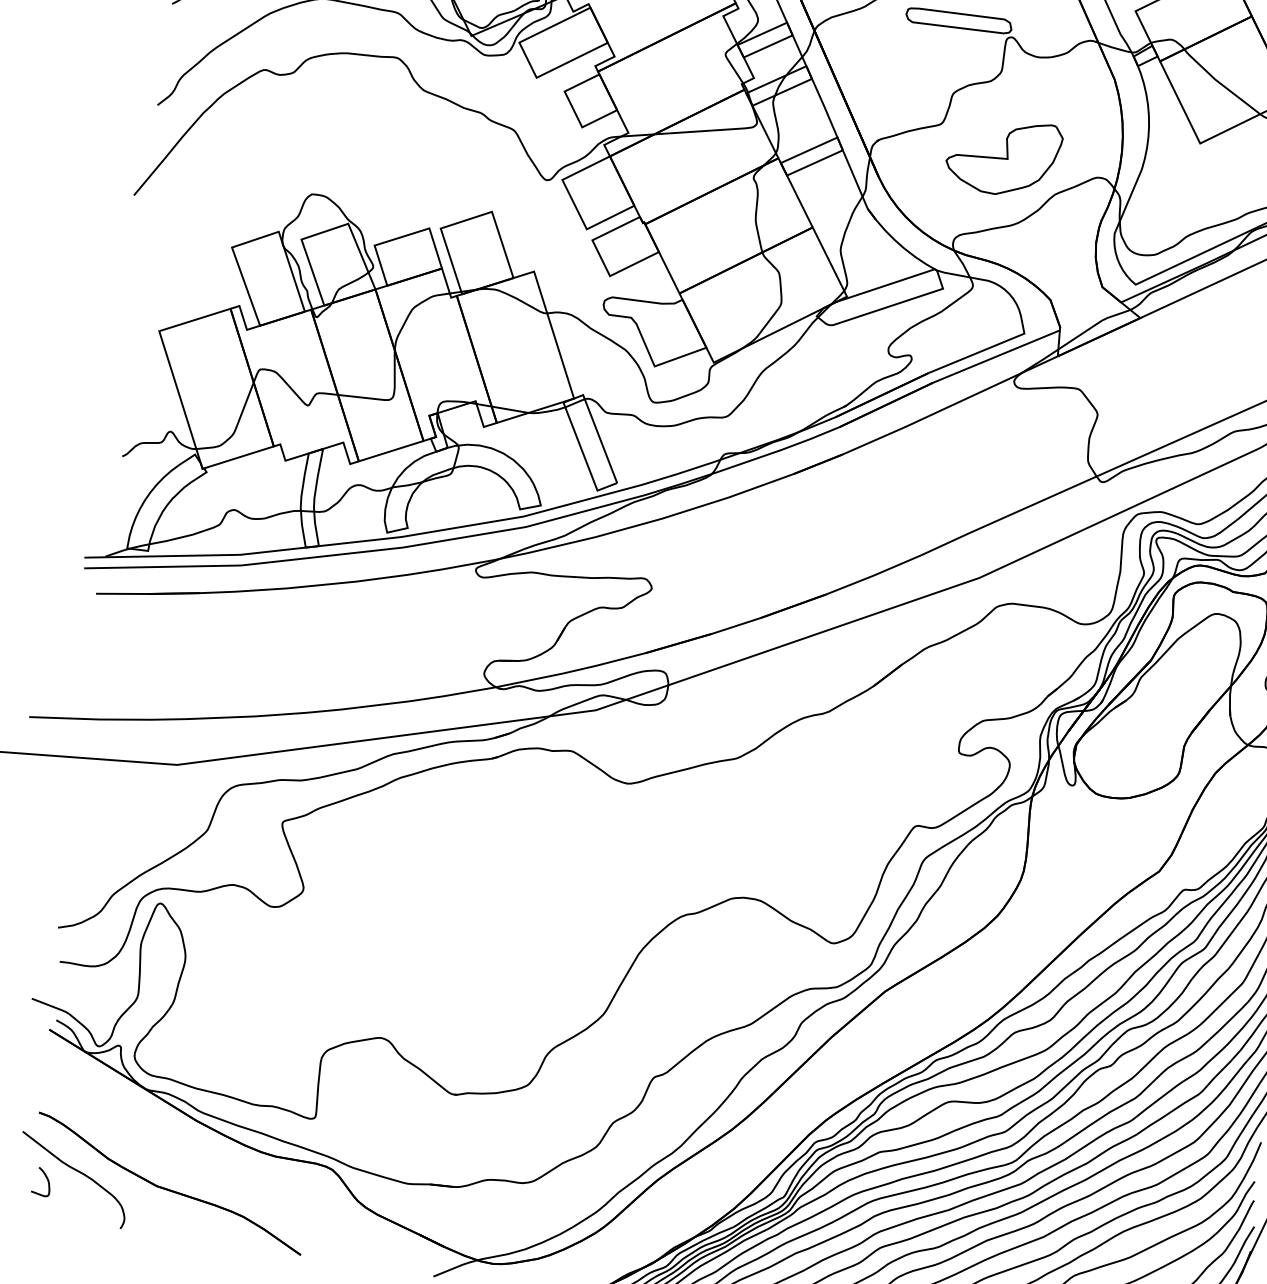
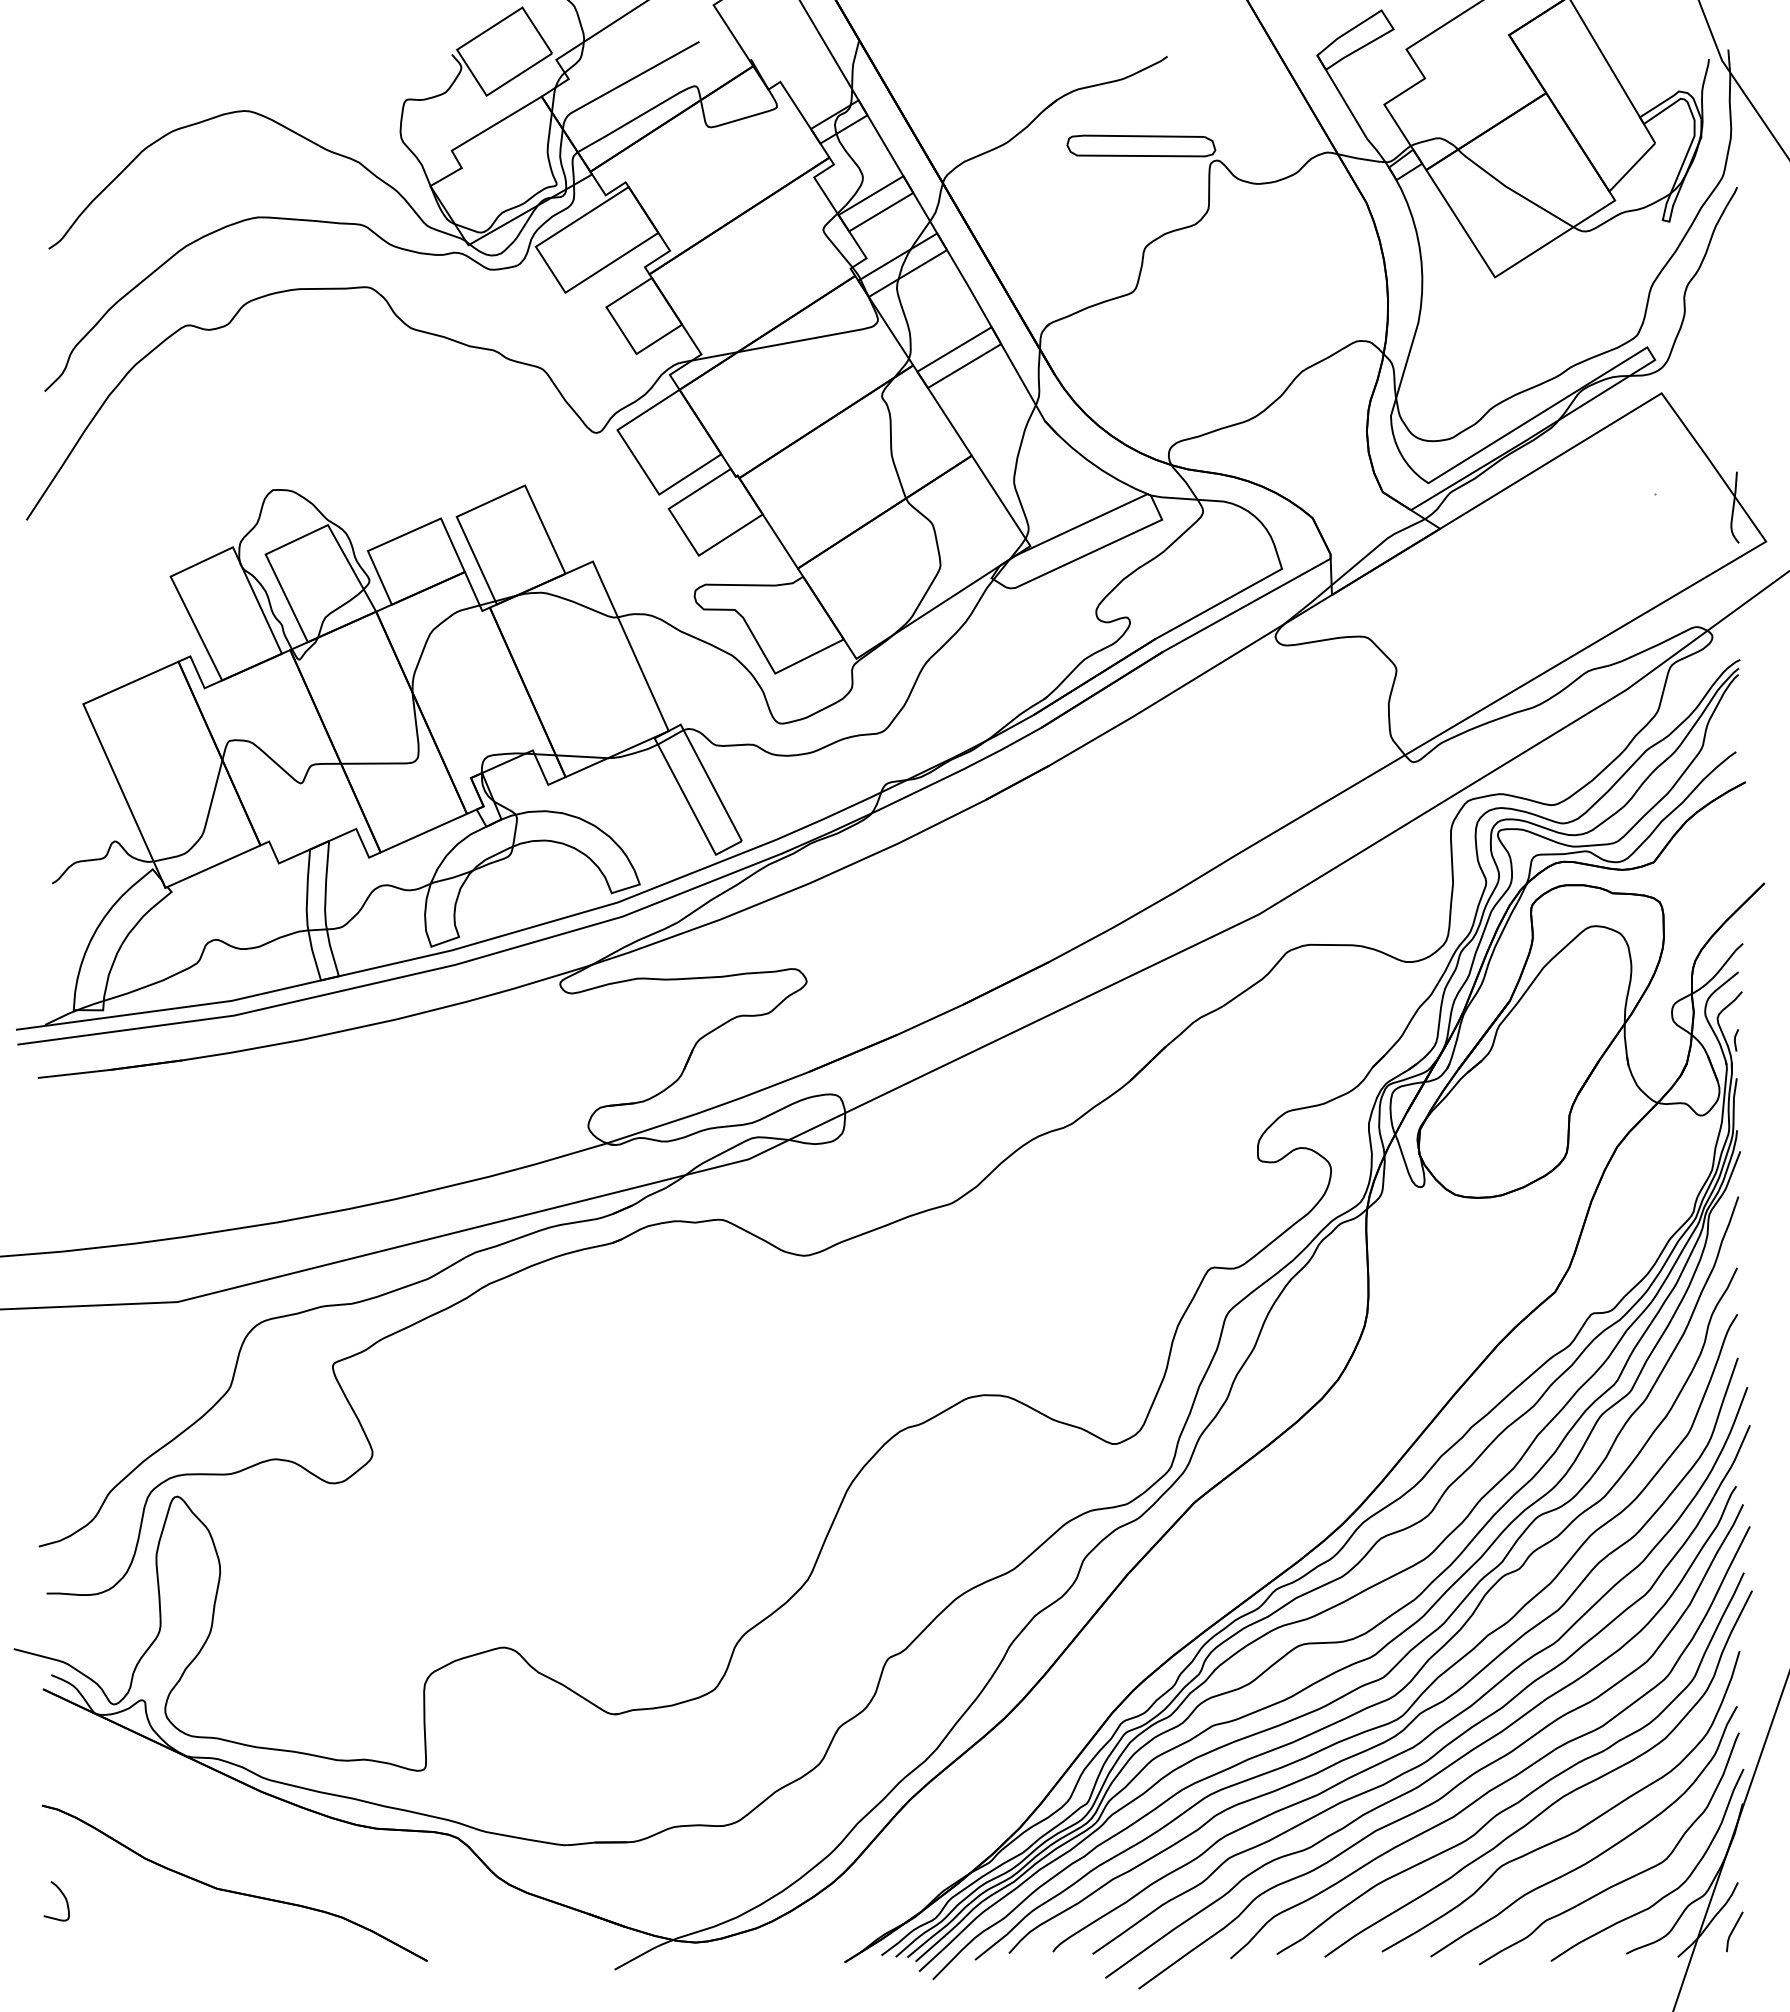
part: (1003, 157) -> (1224, 328), removed
curve: (77, 1171) -> (104, 1881), removed

